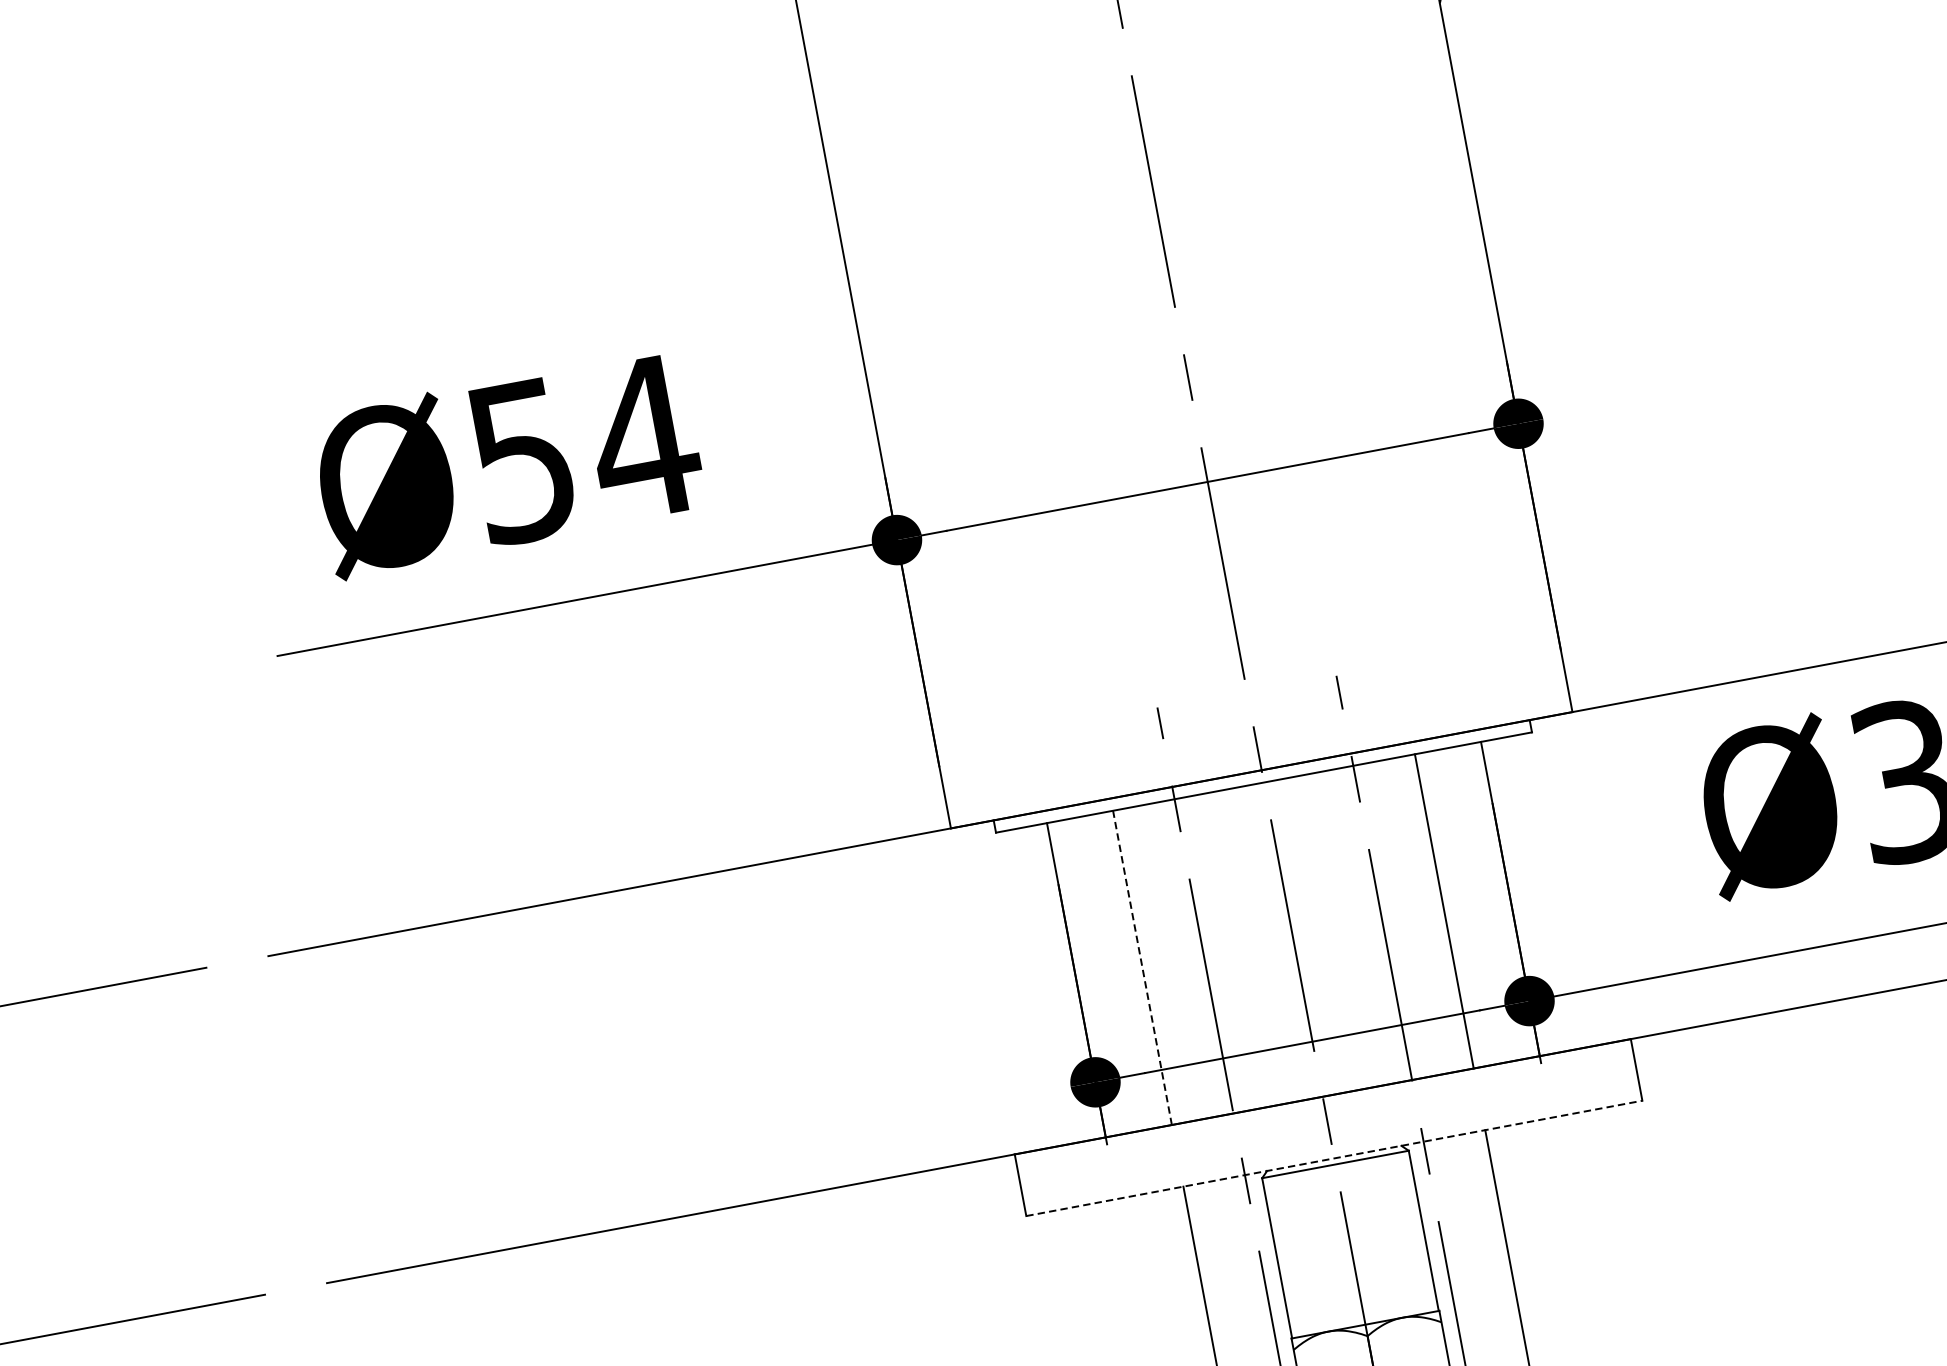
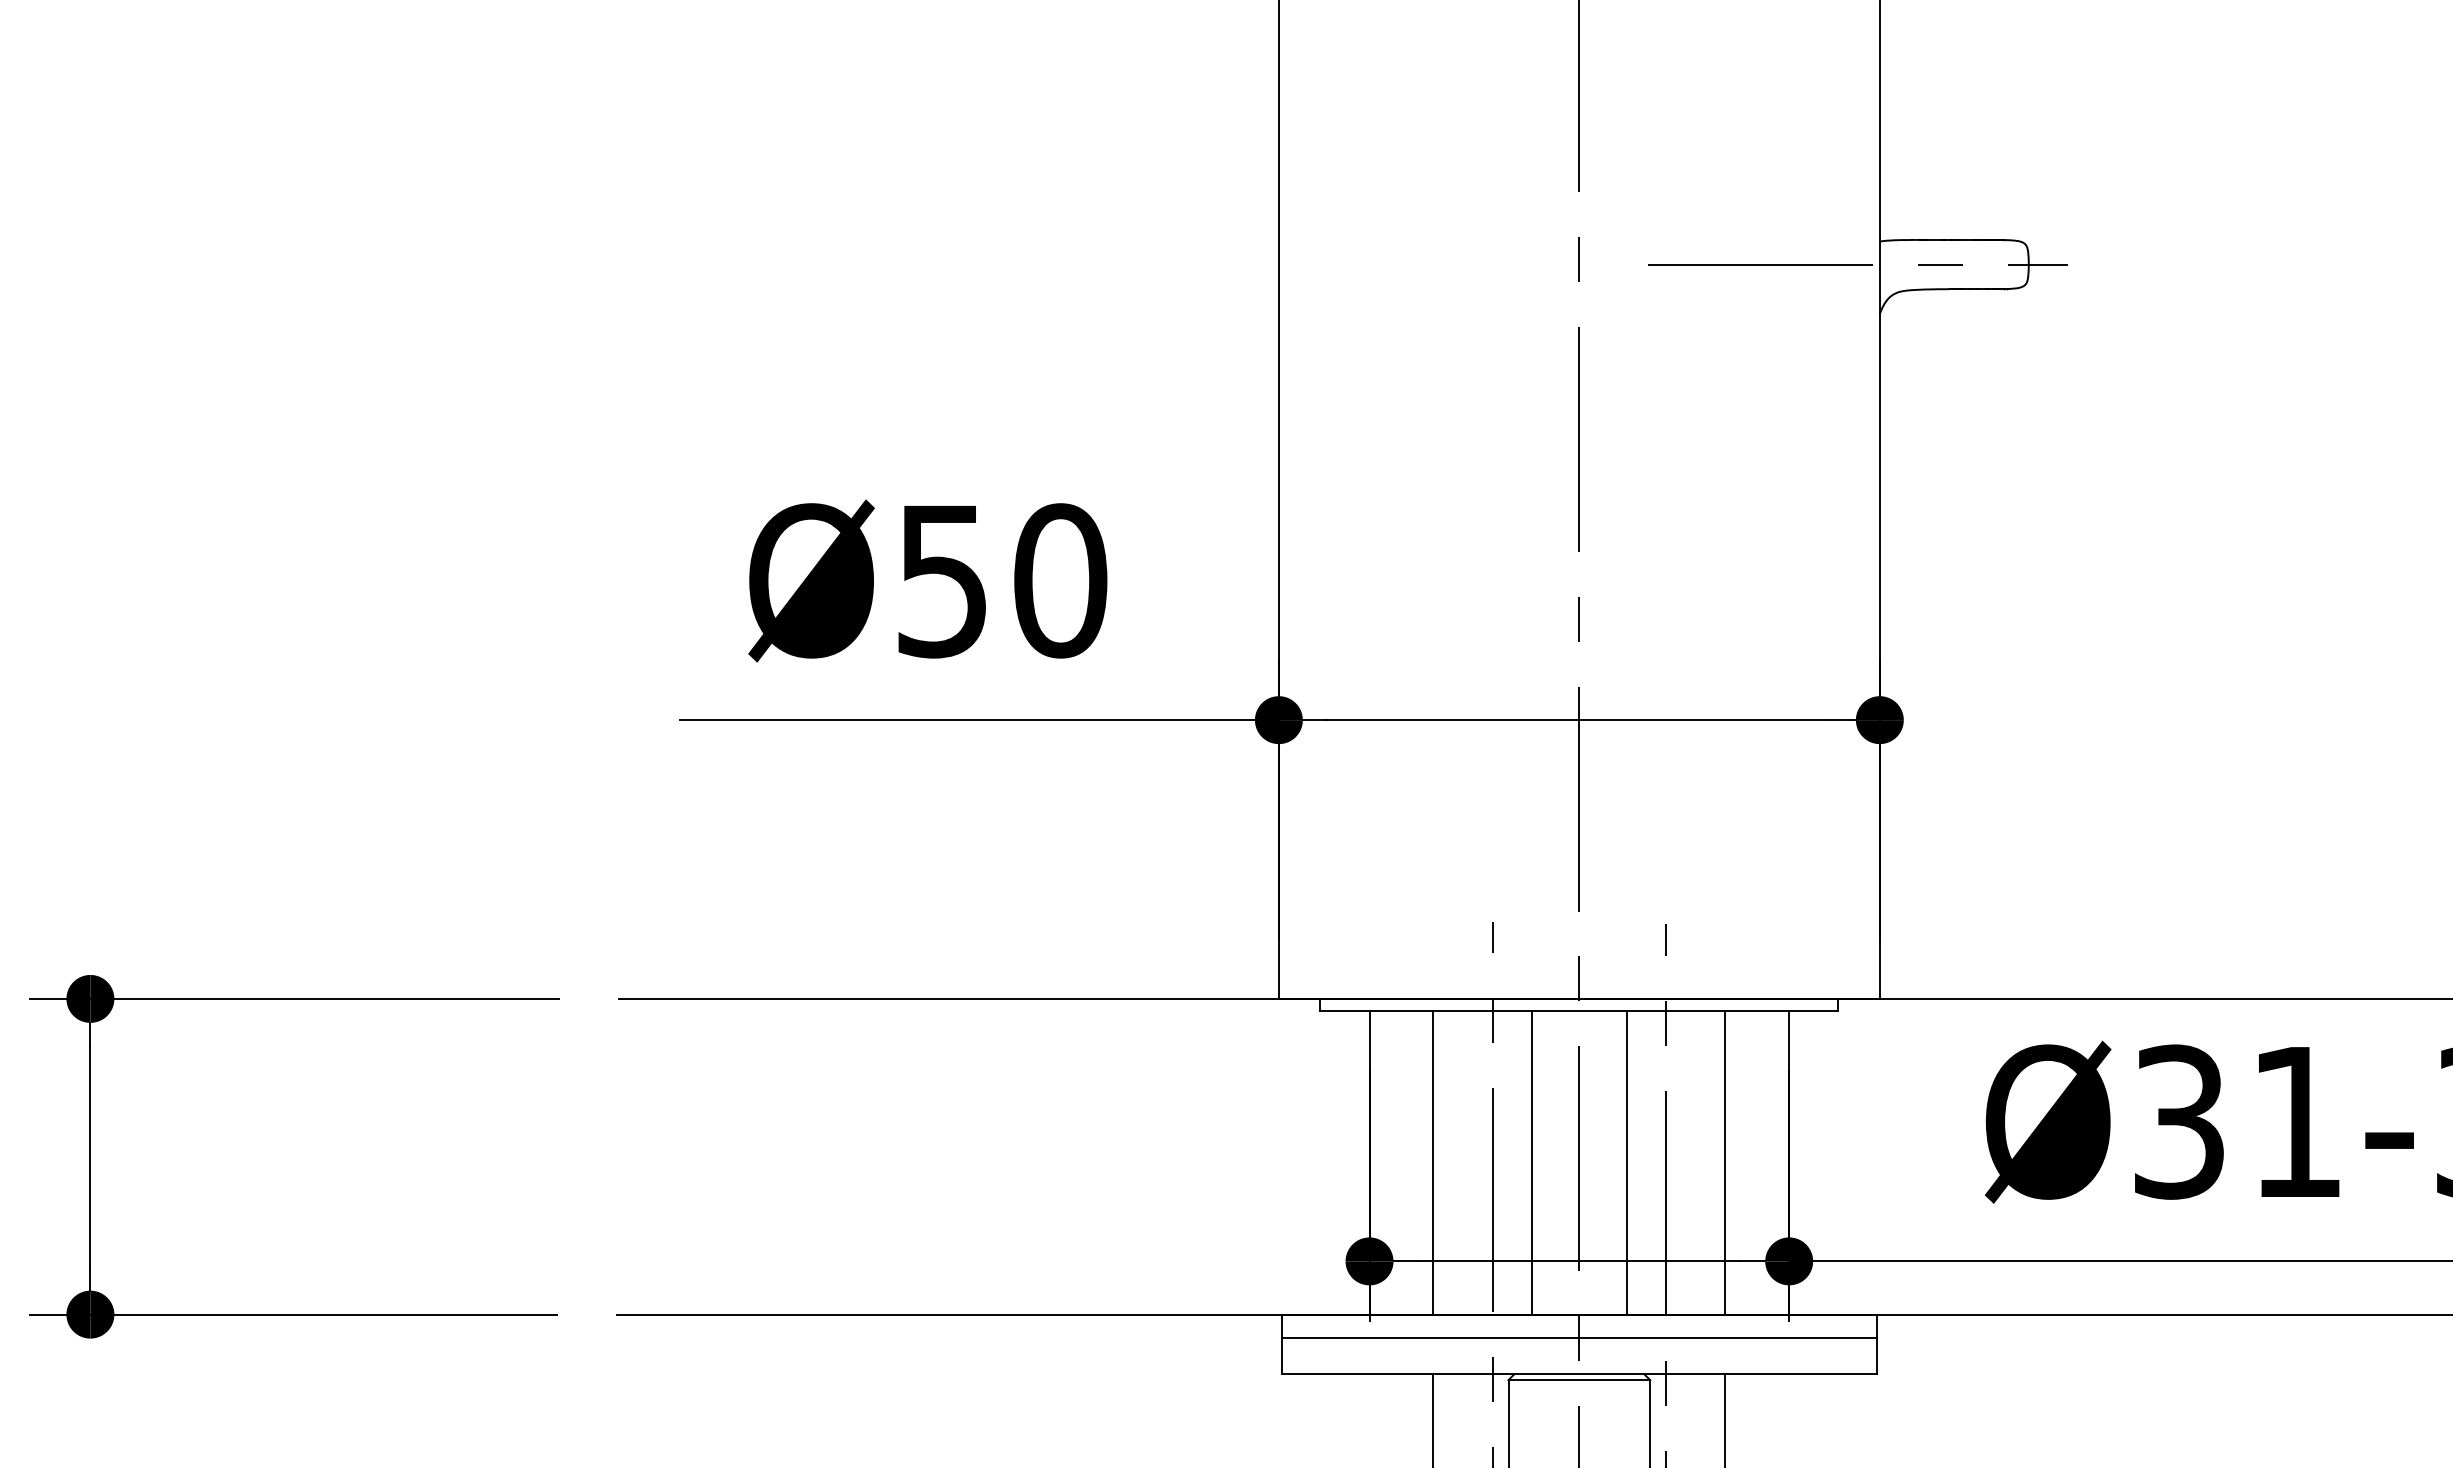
text: (644, 437) -> (1060, 580), Ø54 -> Ø50
line: (1342, 930) -> (1626, 1162), added
line: (1243, 948) -> (1531, 1162), added
line: (1142, 967) -> (1433, 1162), dashed -> solid
line: (1327, 1121) -> (1579, 1338), added
line: (1334, 1158) -> (1579, 1374), dashed -> solid

